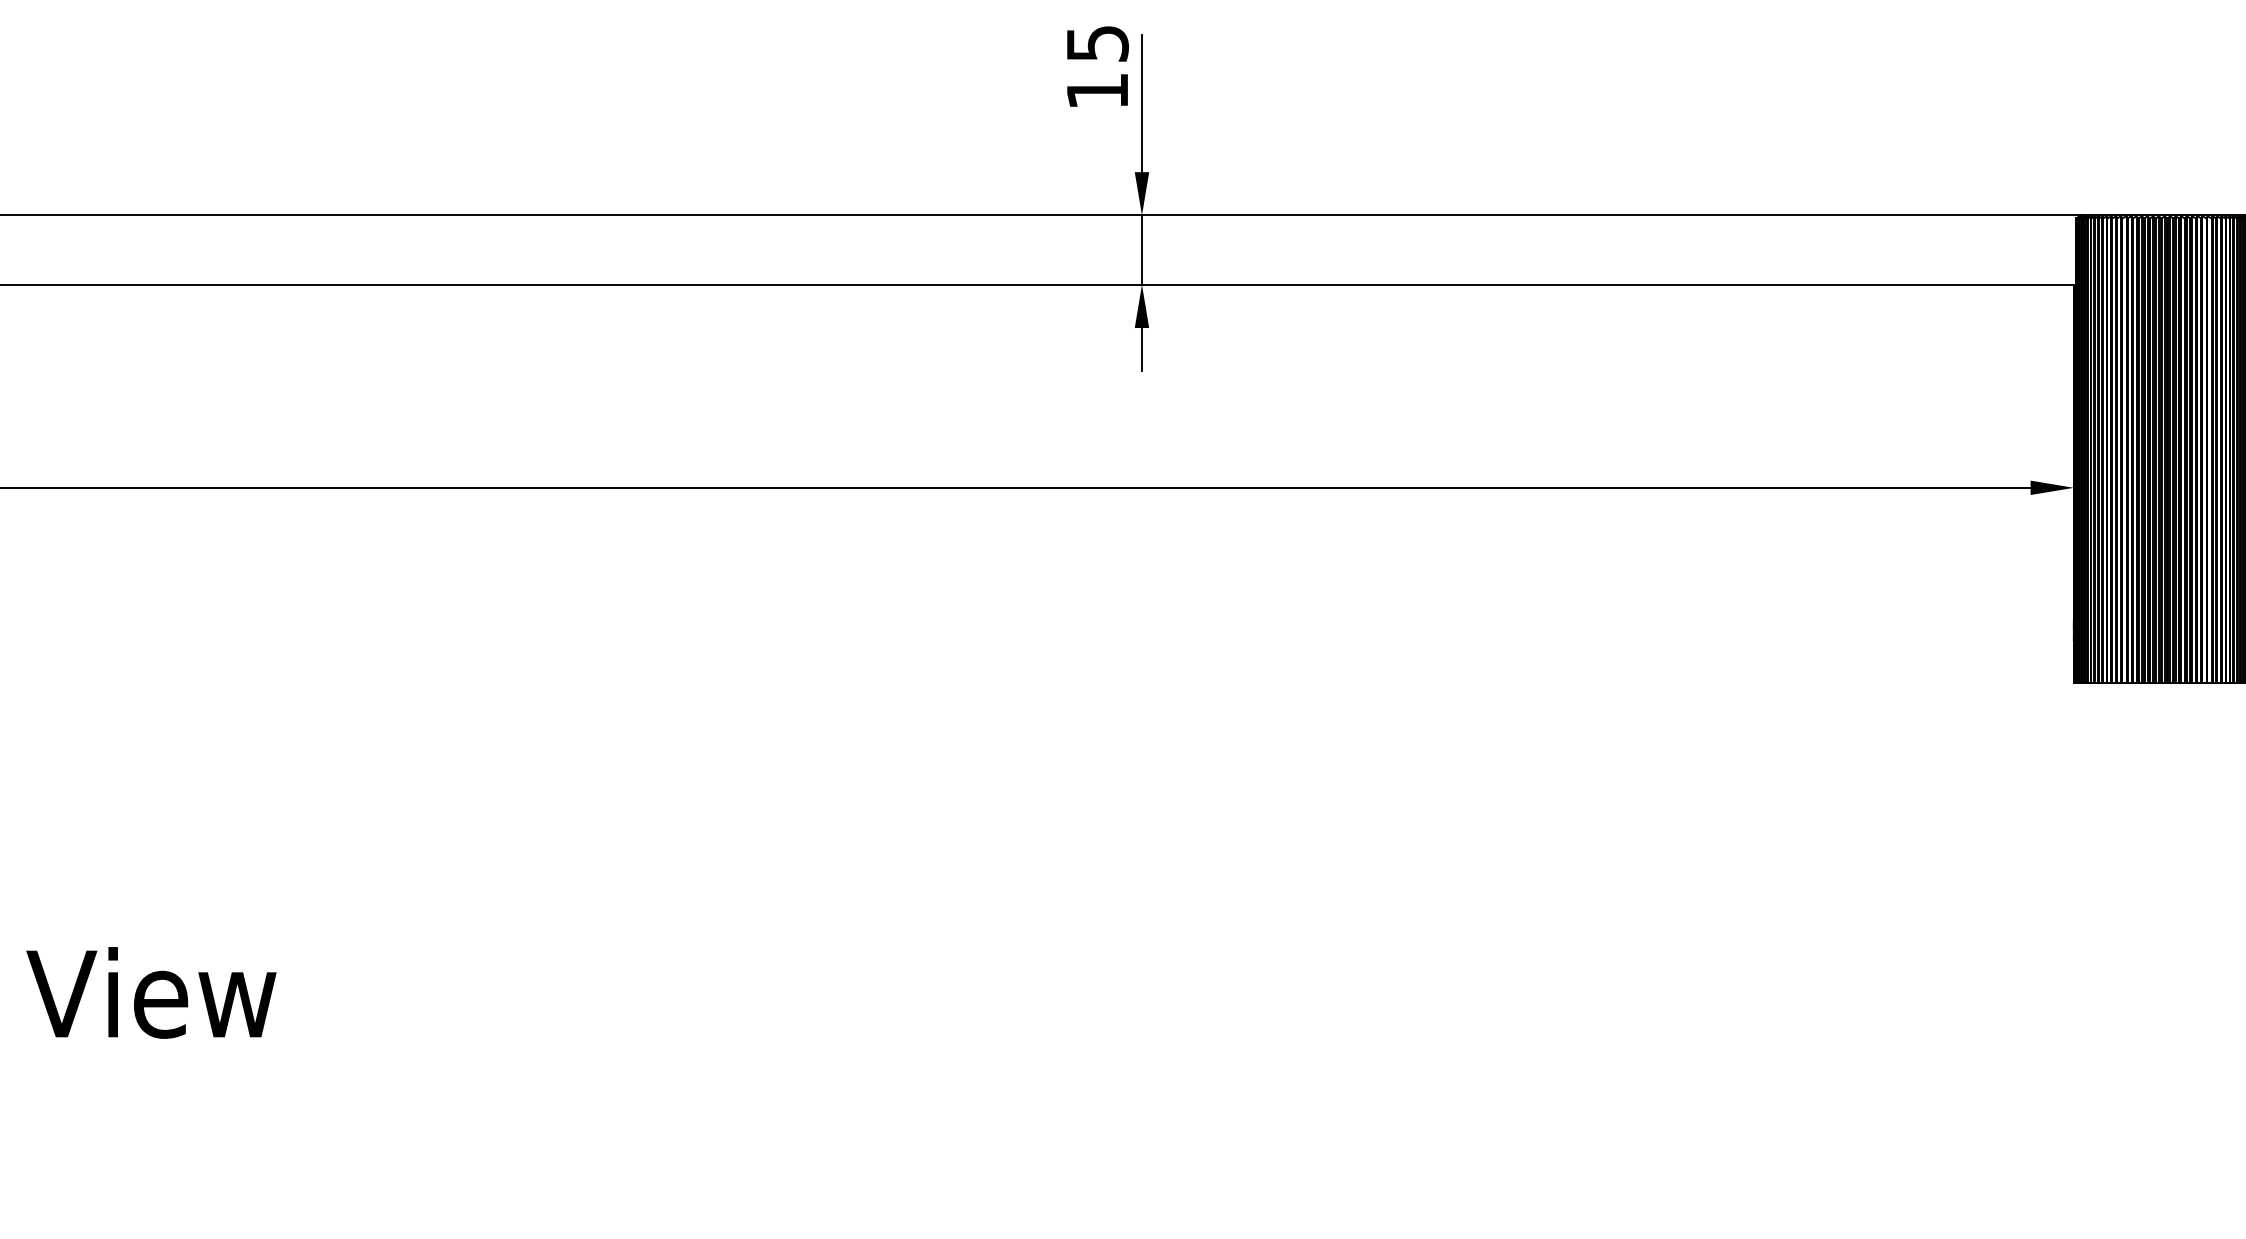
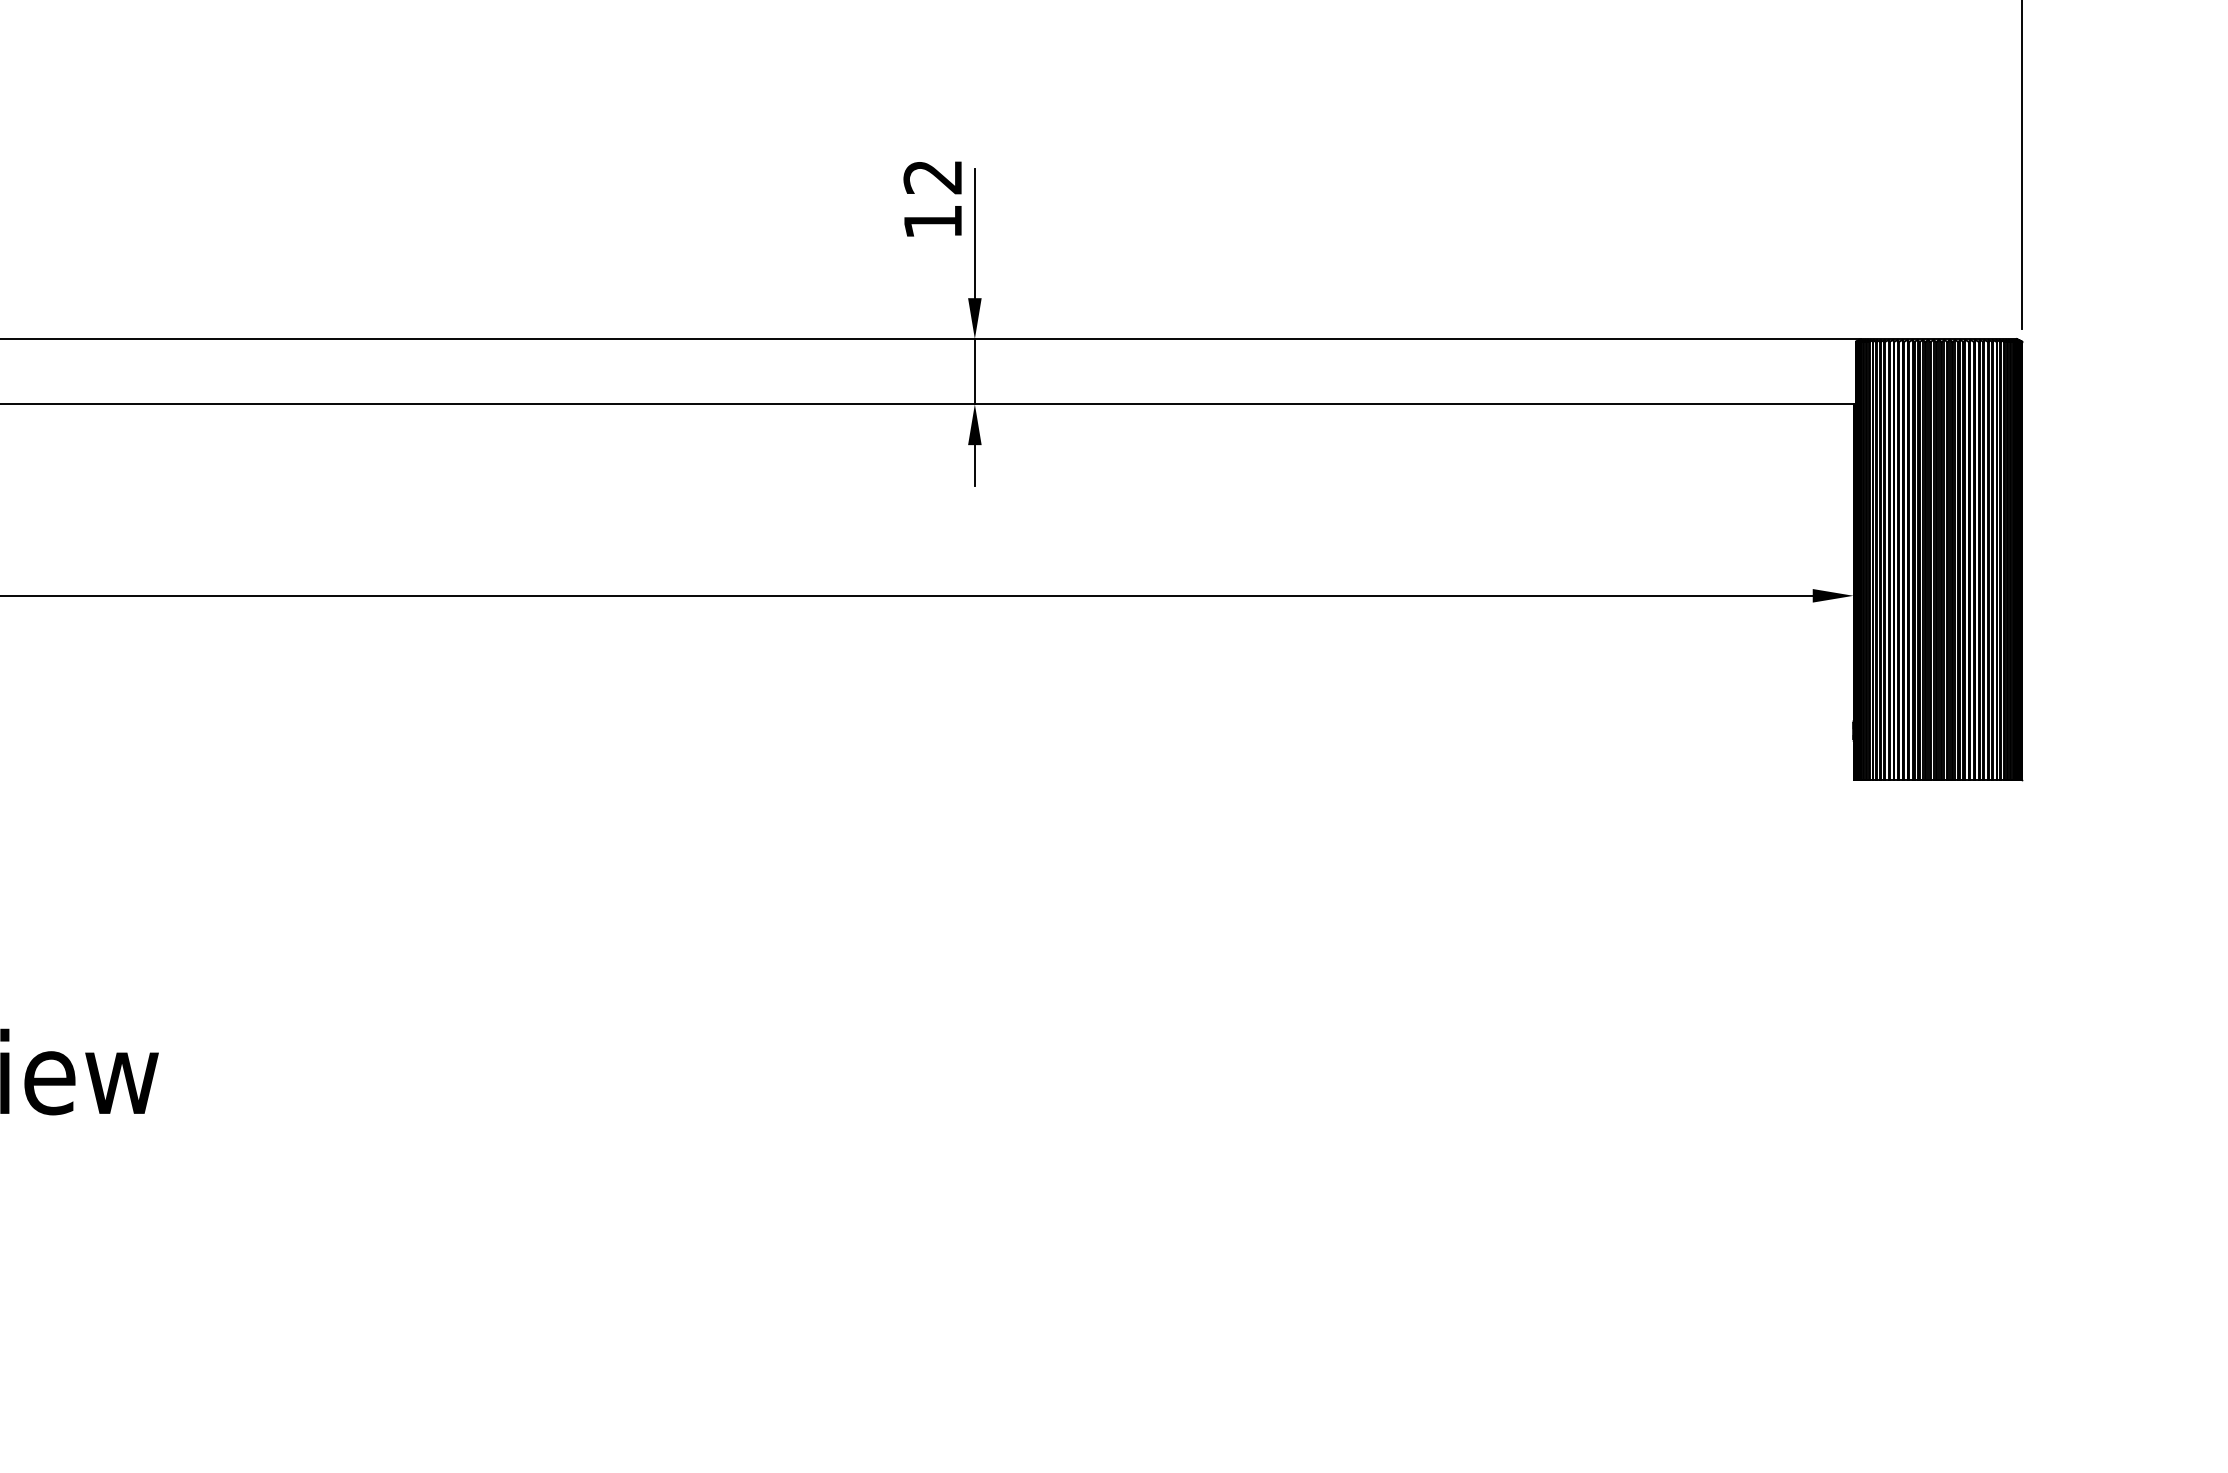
text: (1097, 44) -> (932, 177), 15 -> 12

